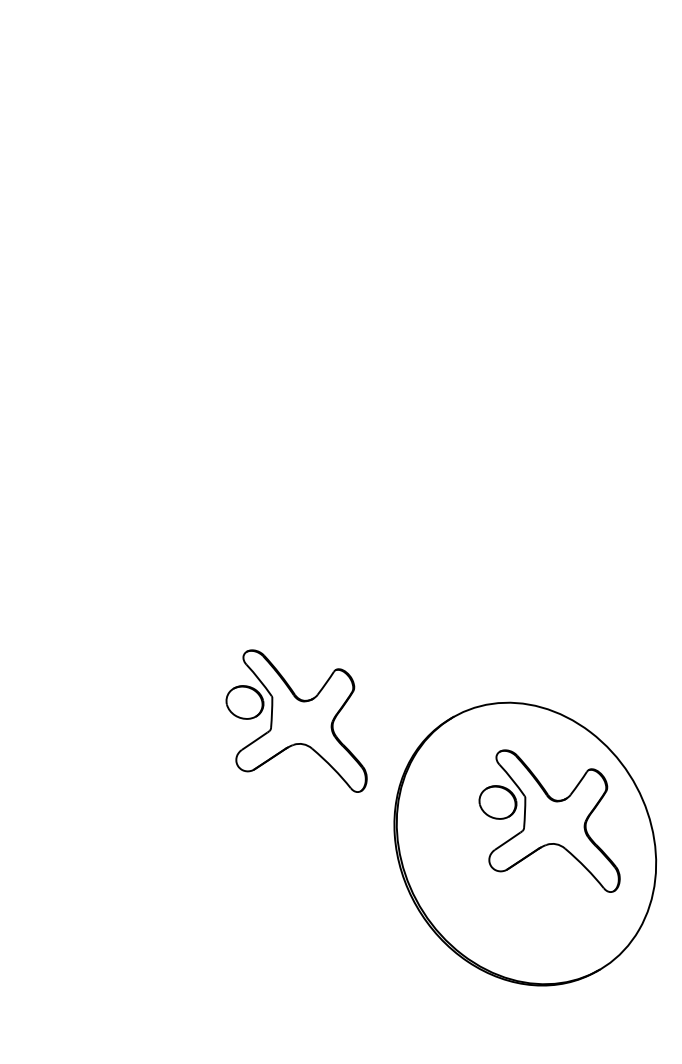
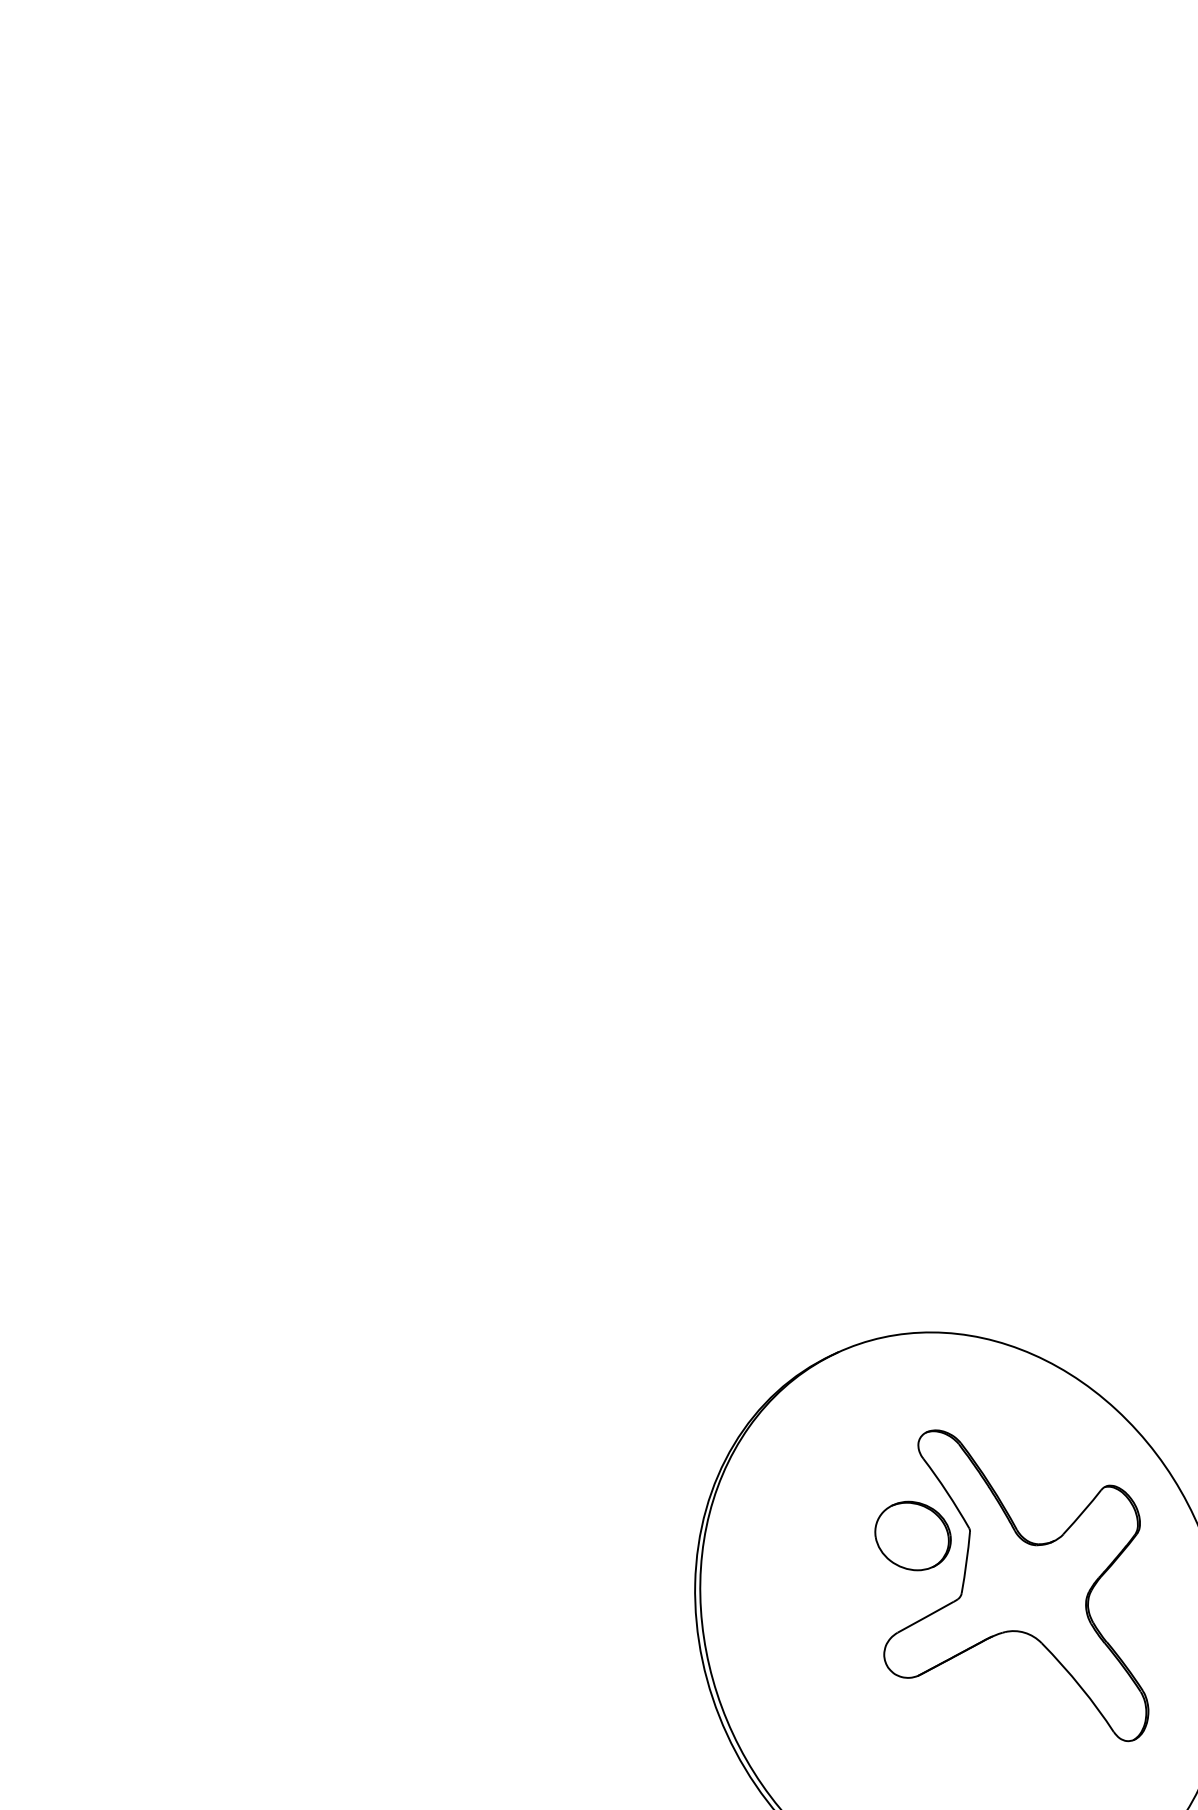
part: (296, 720) -> (515, 1329), removed

